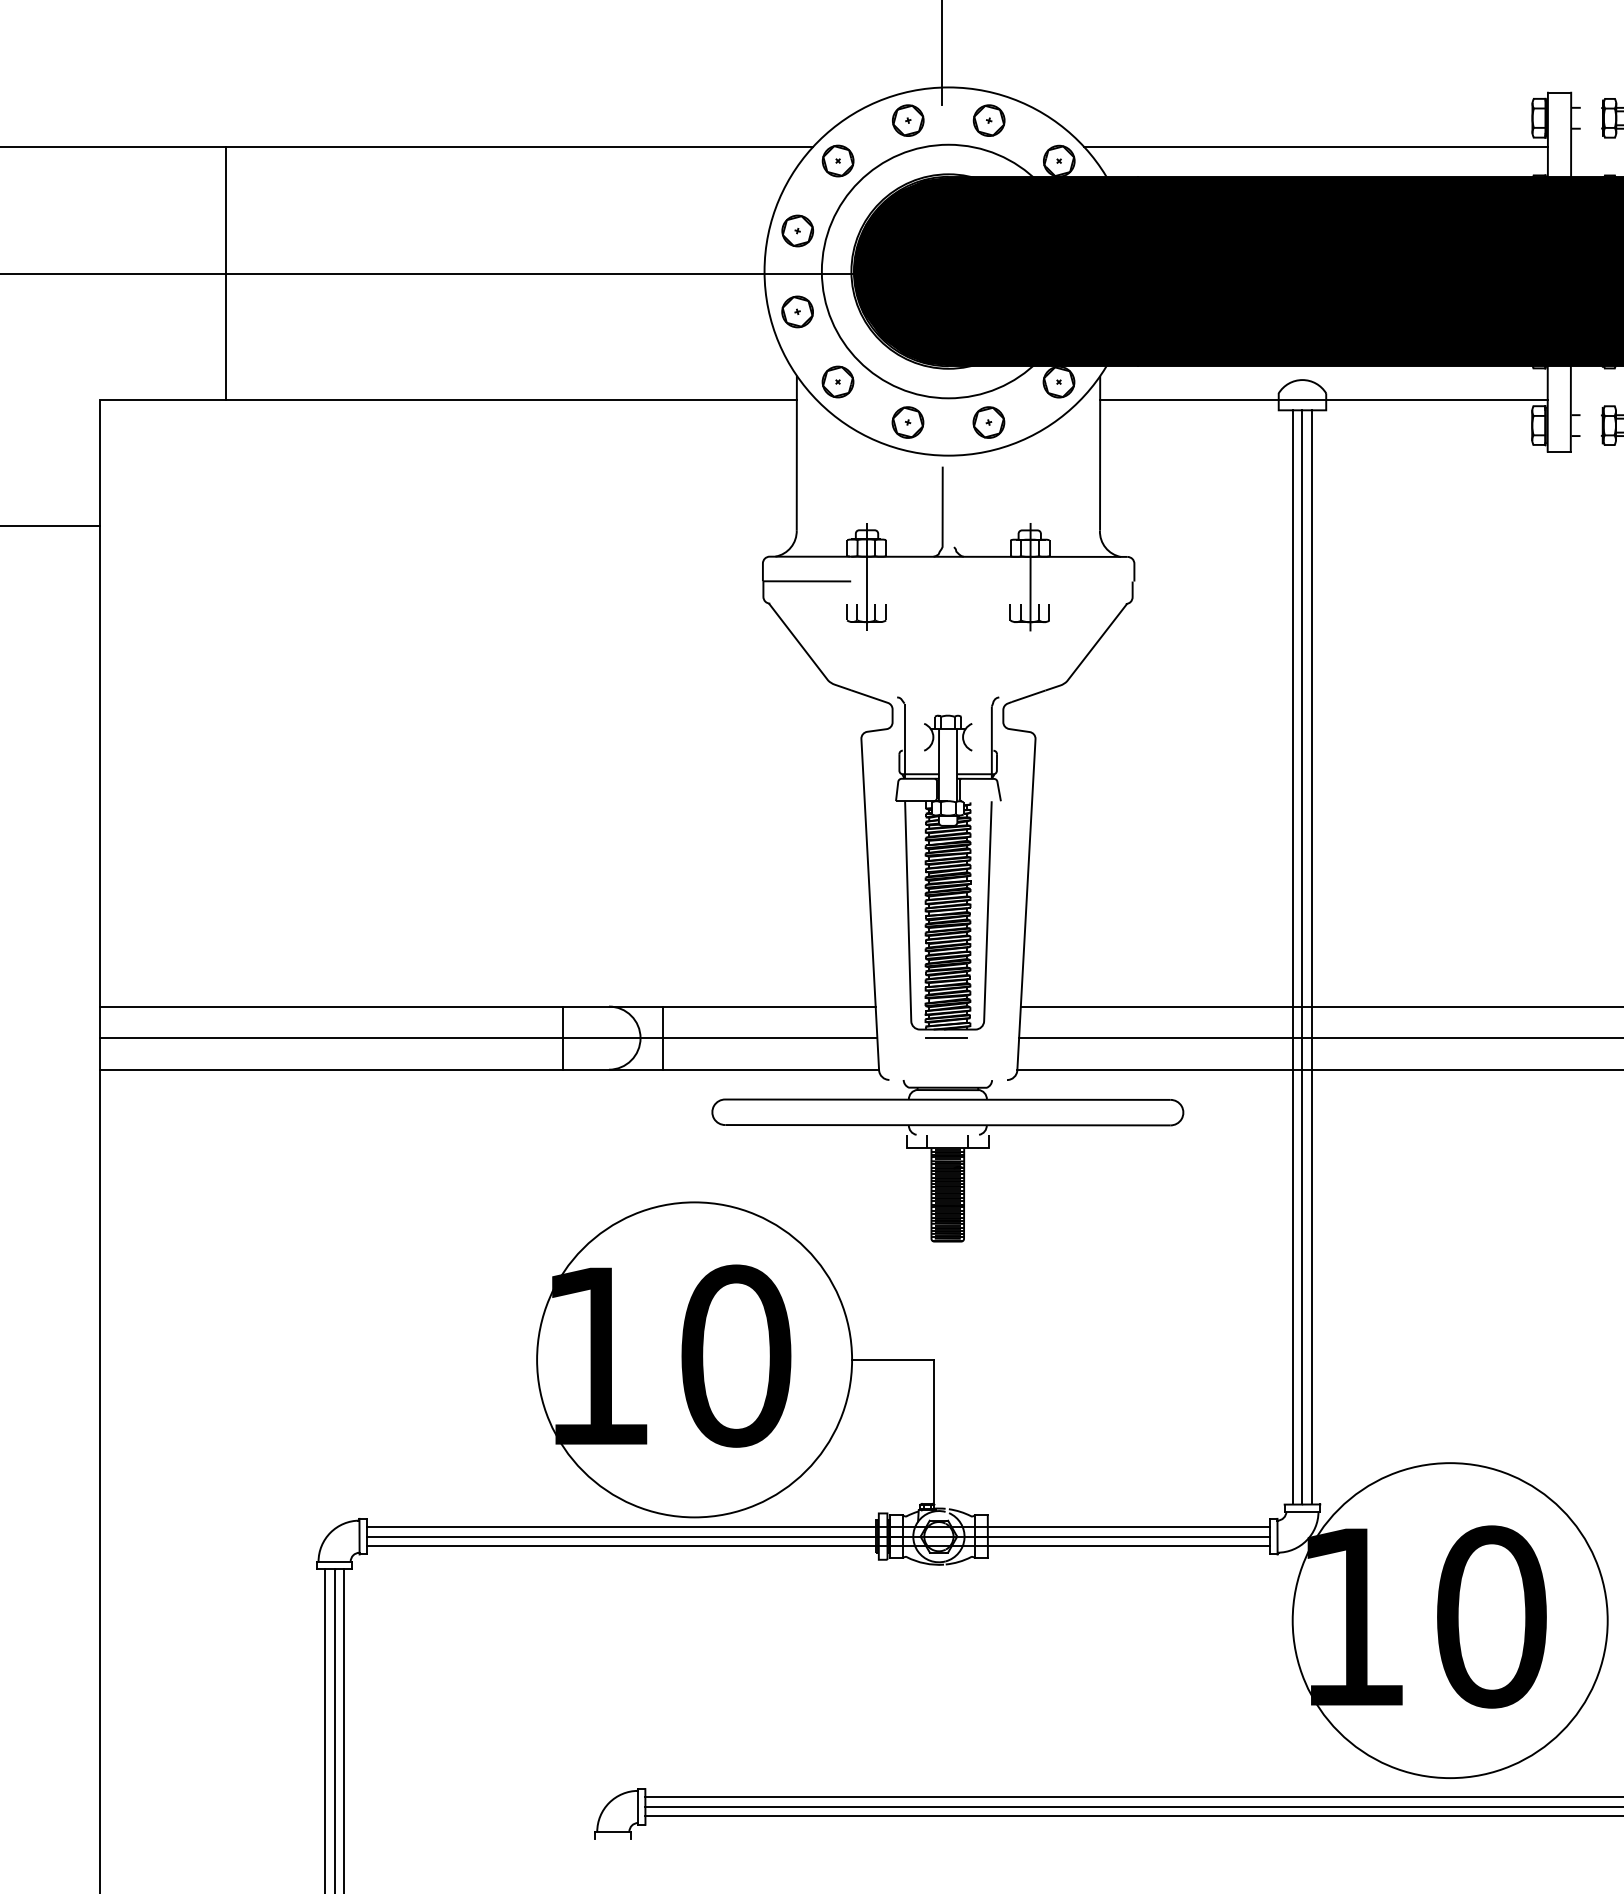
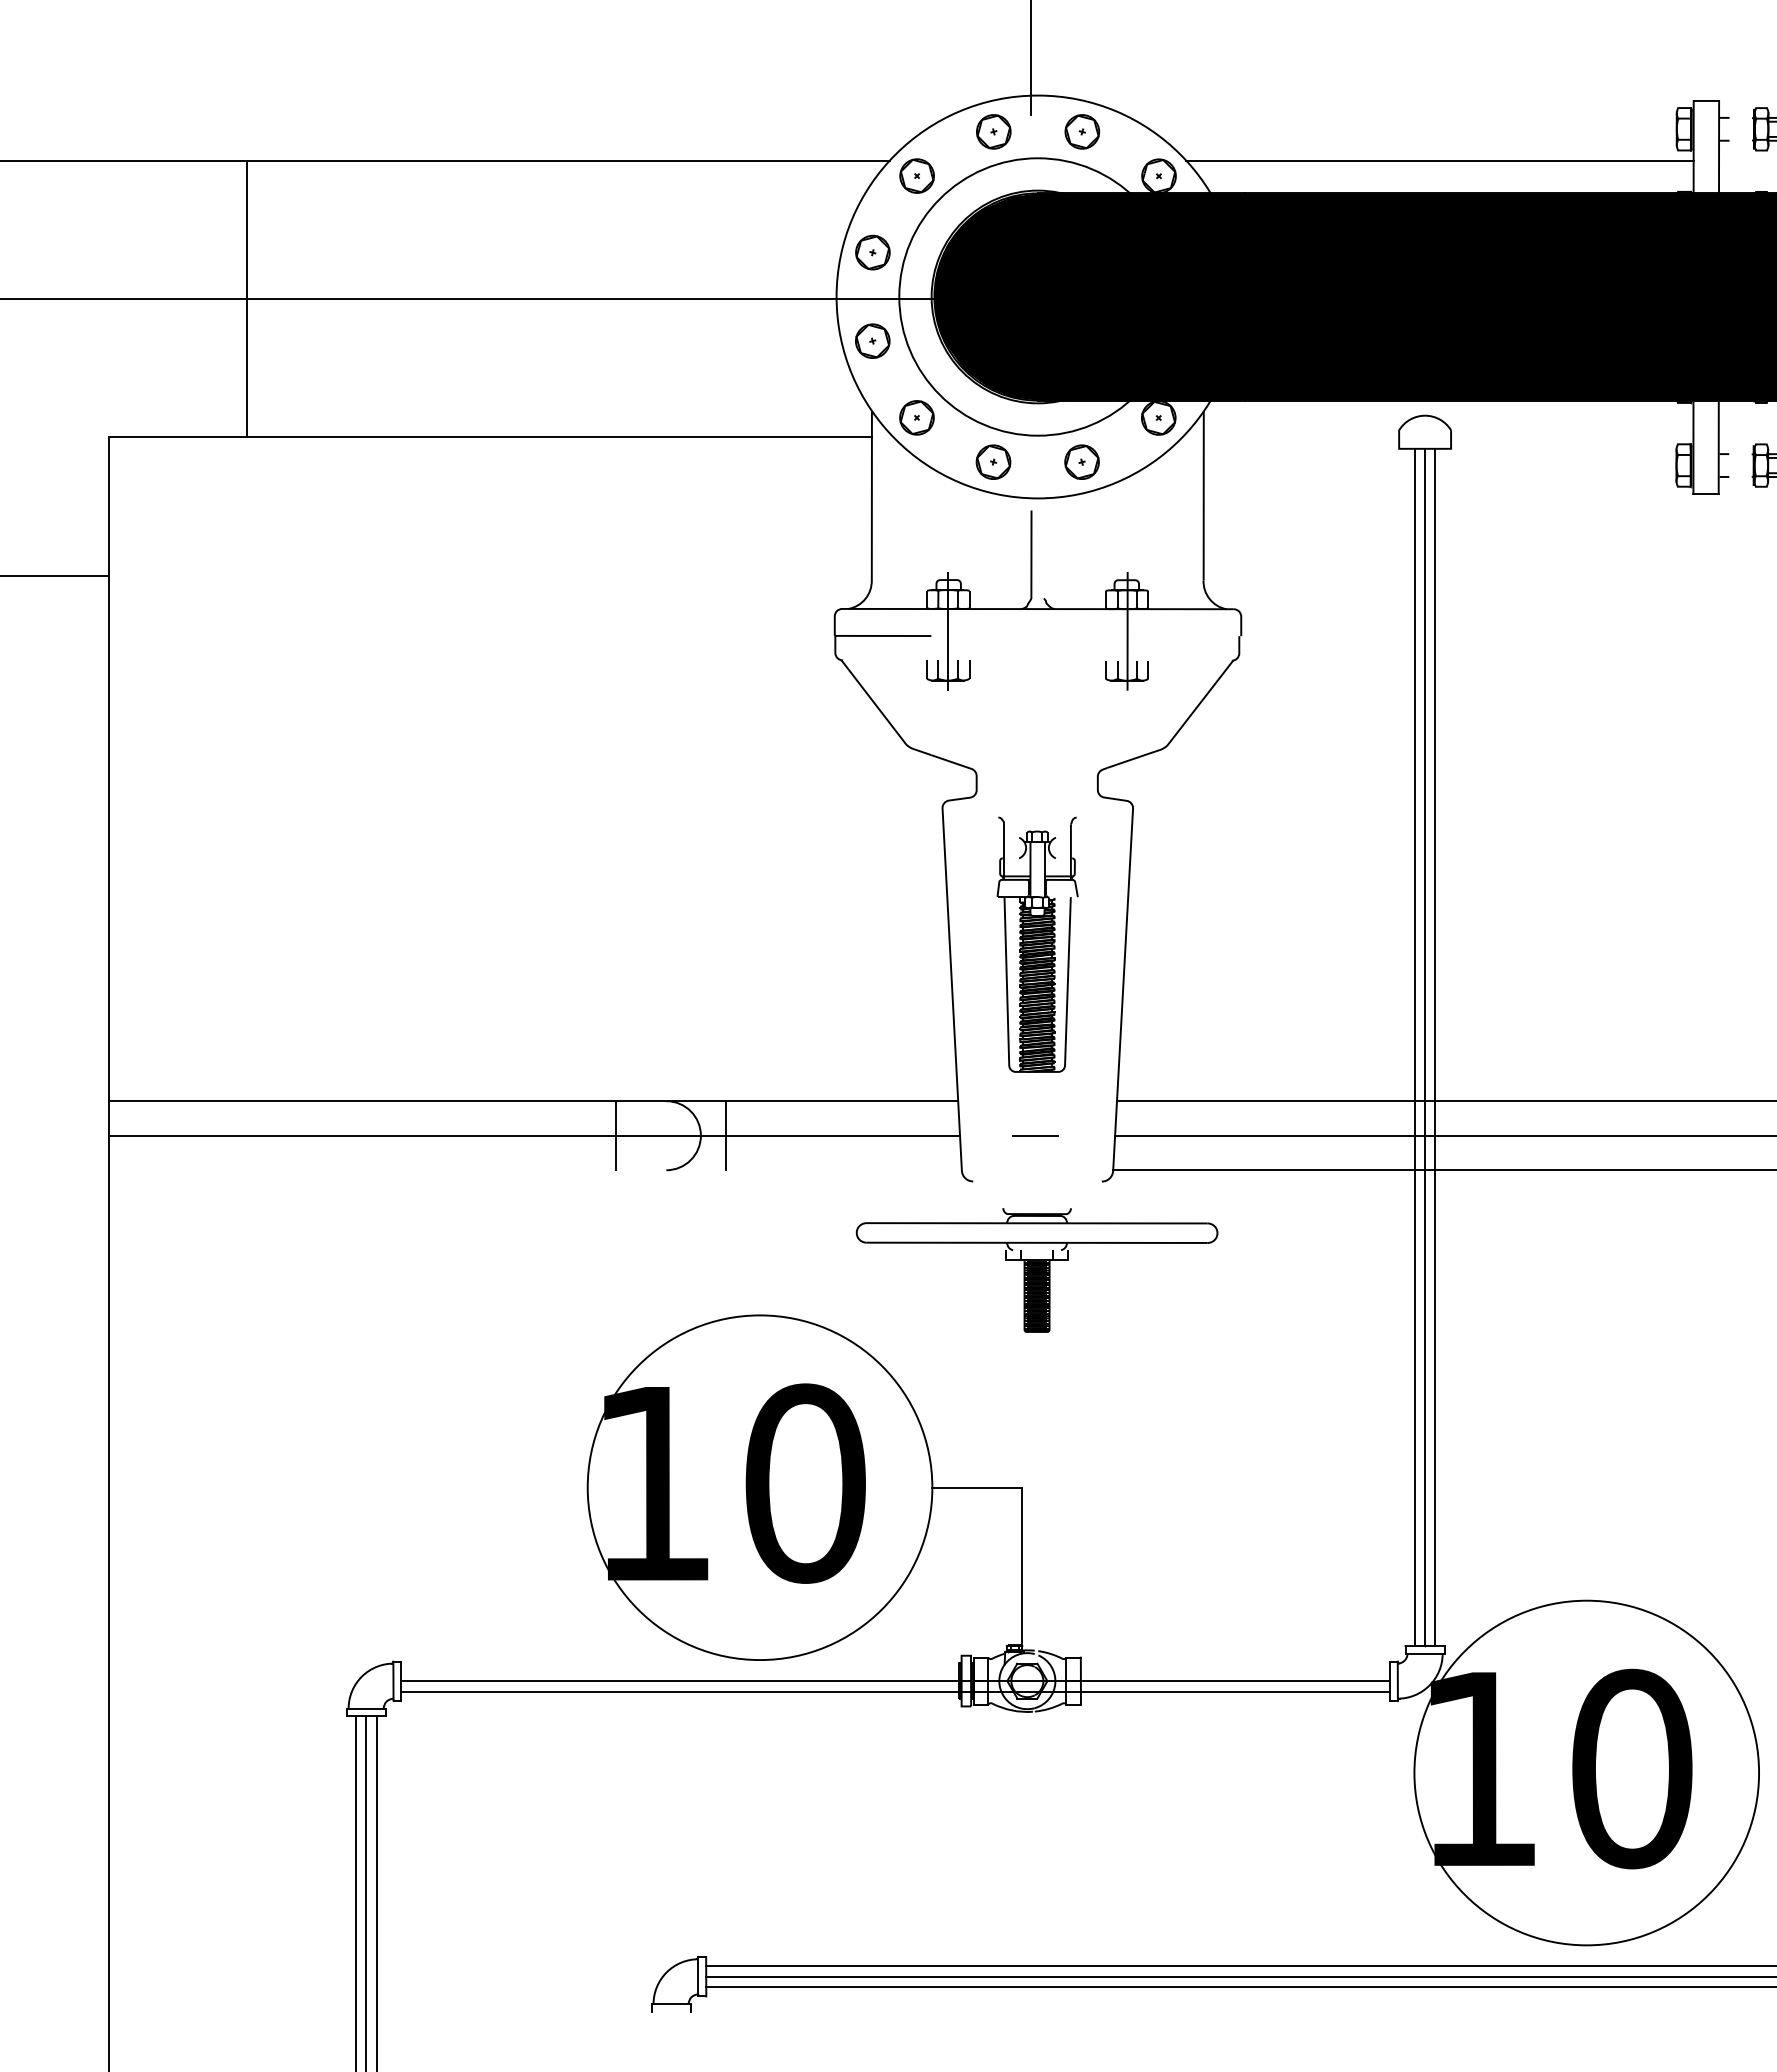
line: (1323, 399) -> (1448, 437), removed
part: (948, 863) -> (1037, 944), size x0.7
line: (489, 1069) -> (535, 1170), removed
part: (947, 1161) -> (1036, 1270), size x0.7
line: (818, 1526) -> (895, 1670), removed

